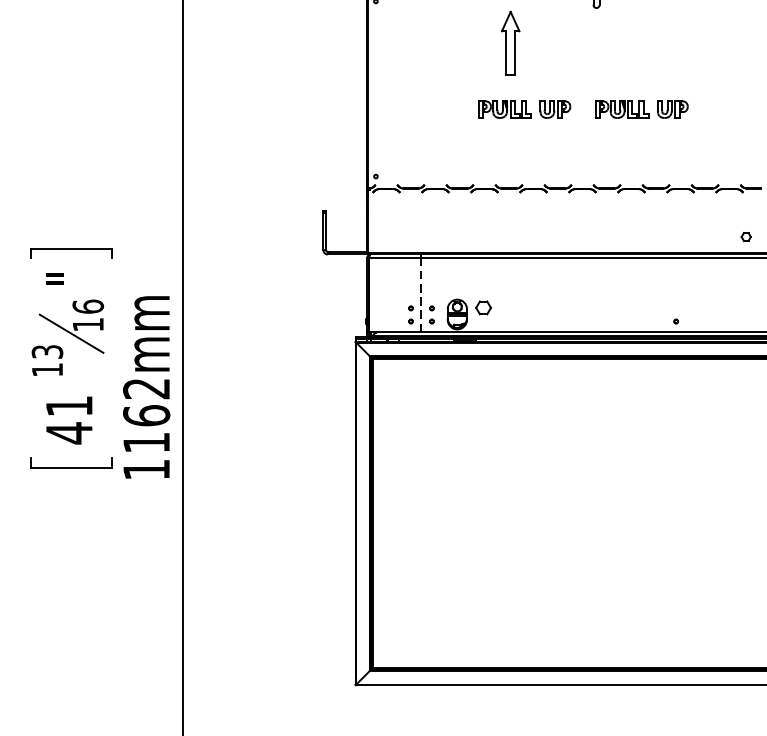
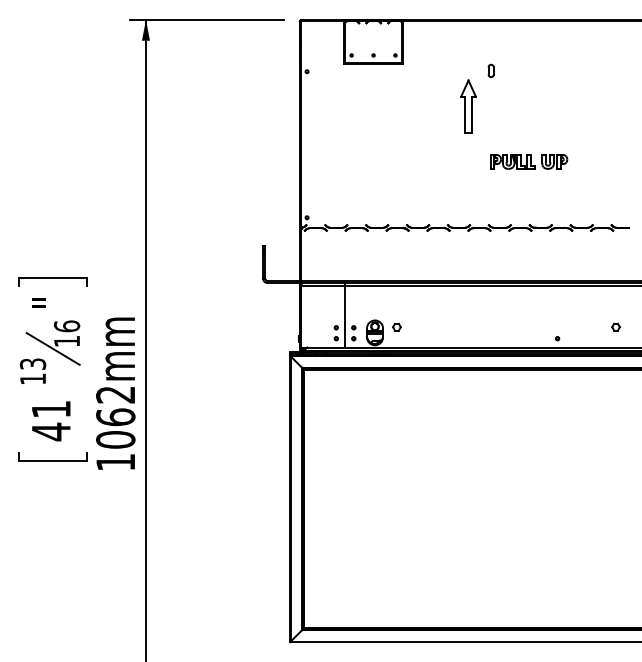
part: (510, 43) -> (468, 106), moved
part: (525, 109) -> (431, 161), removed
part: (745, 236) -> (615, 326), moved
line: (421, 294) -> (345, 316), dashed -> solid
part: (483, 306) -> (396, 326), size x0.62
text: (146, 442) -> (115, 439), 1162mm -> 1062mm

